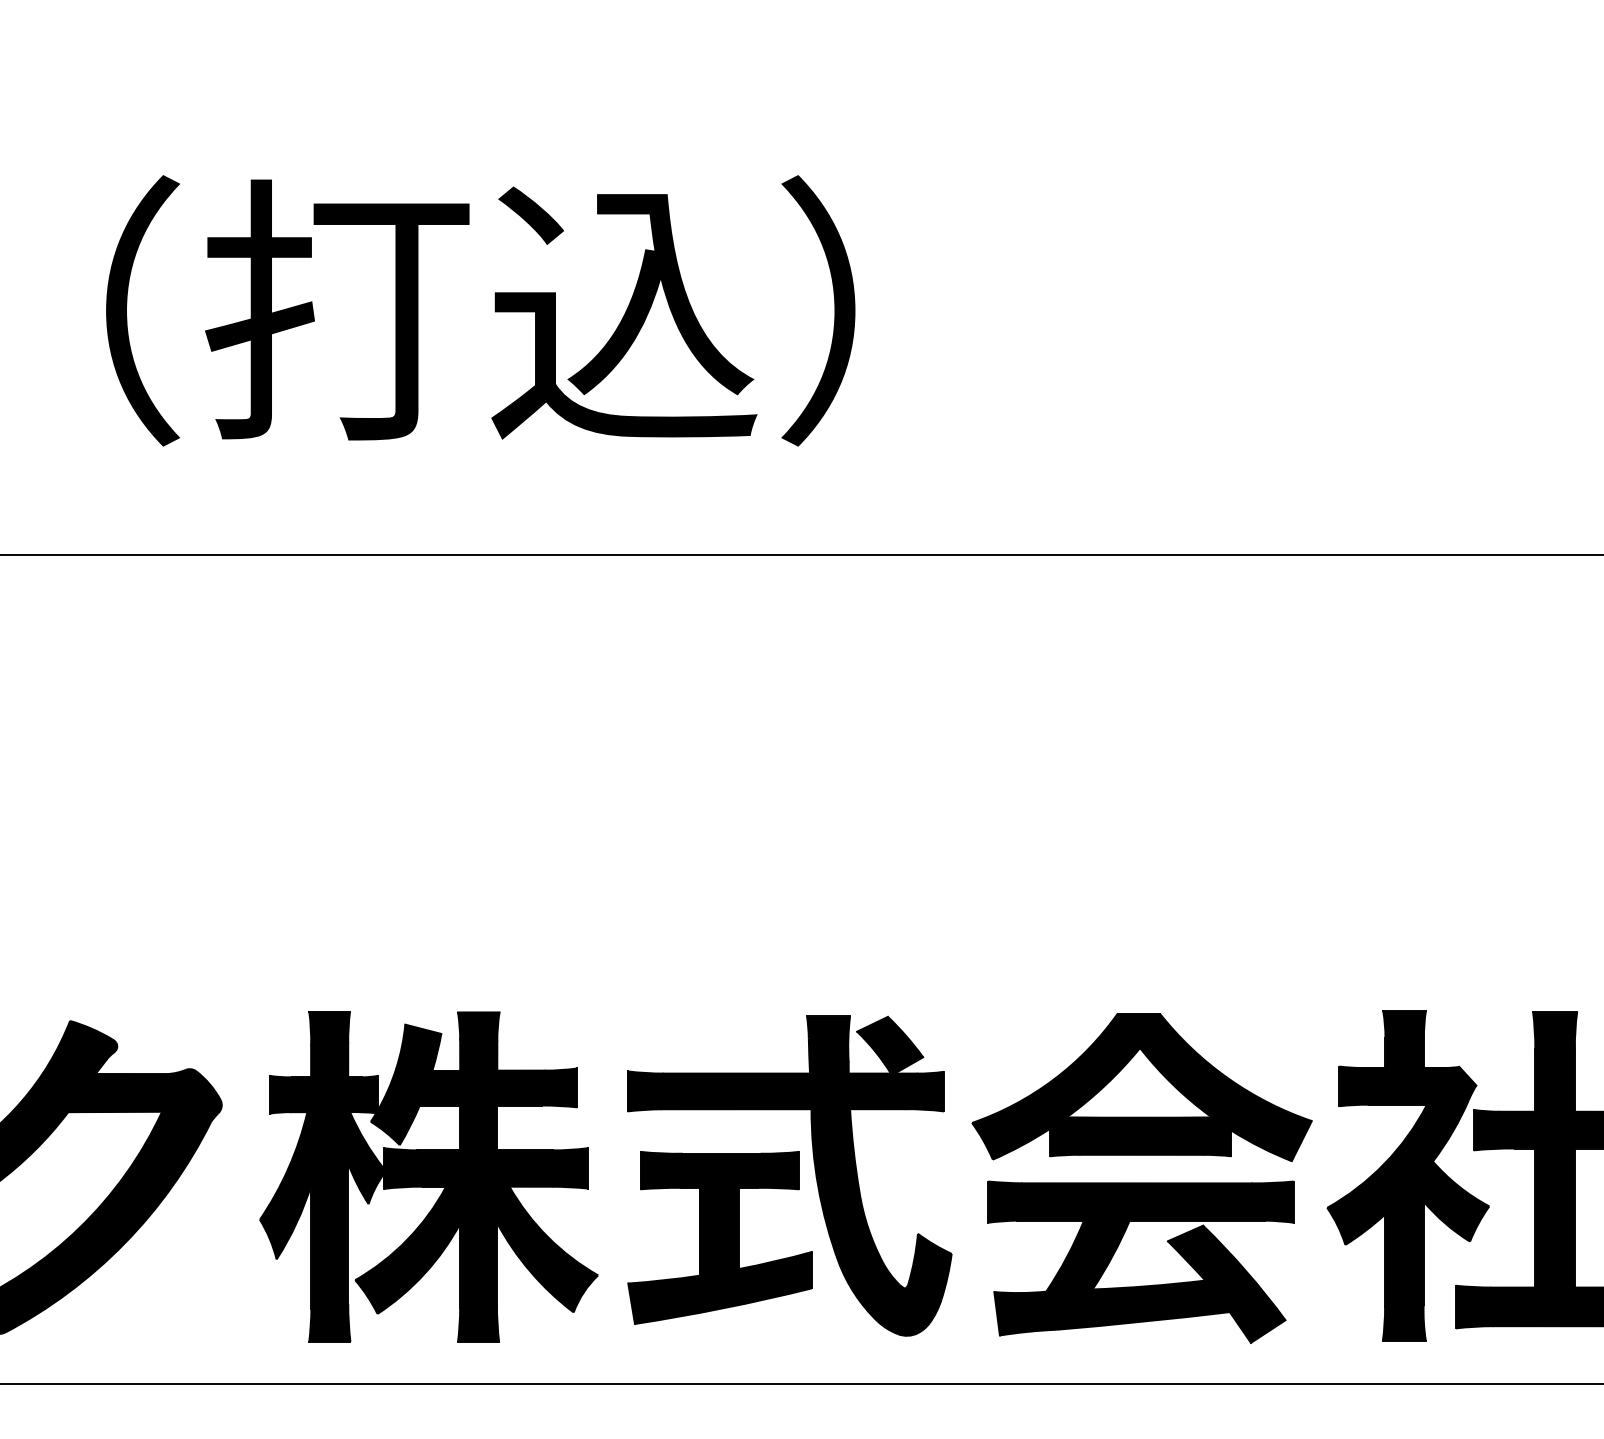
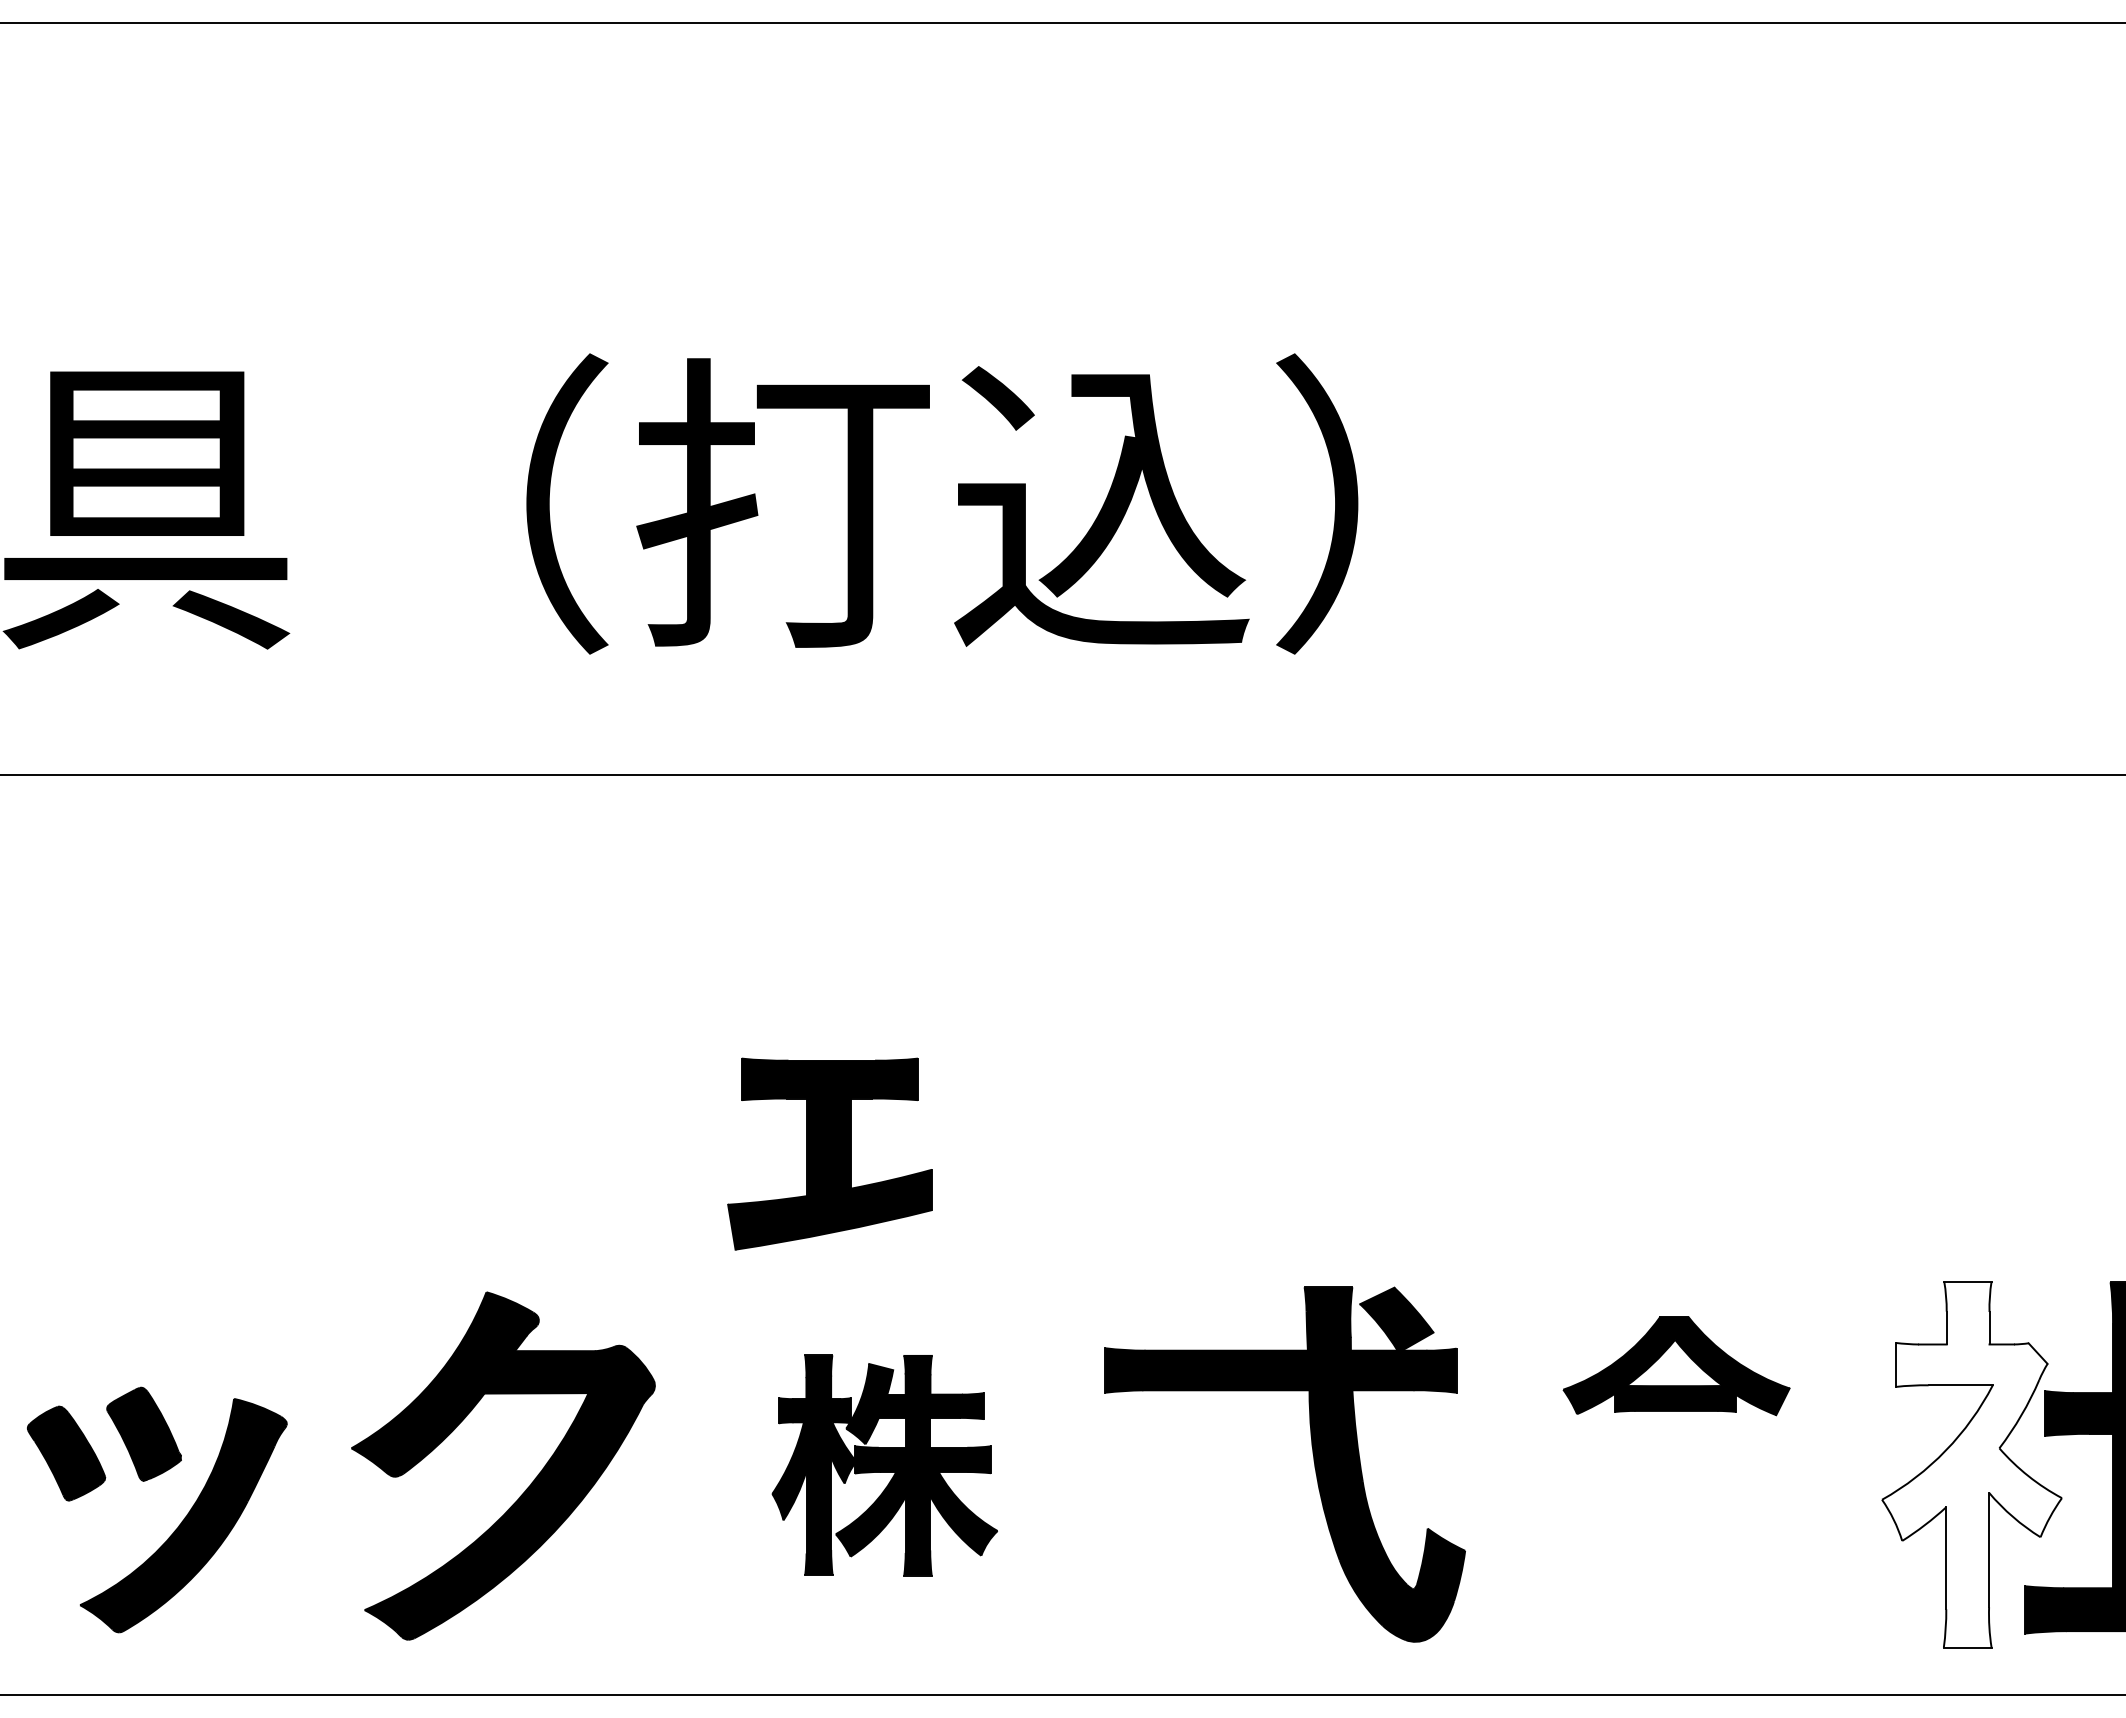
part: (1142, 1086) -> (1676, 1365), size x0.6
part: (428, 1176) -> (884, 1465), size x0.6
fill: (1407, 1176) -> (1971, 1464), removed
part: (719, 1237) -> (829, 1153), moved
part: (1147, 1285) -> (1682, 1585), removed

